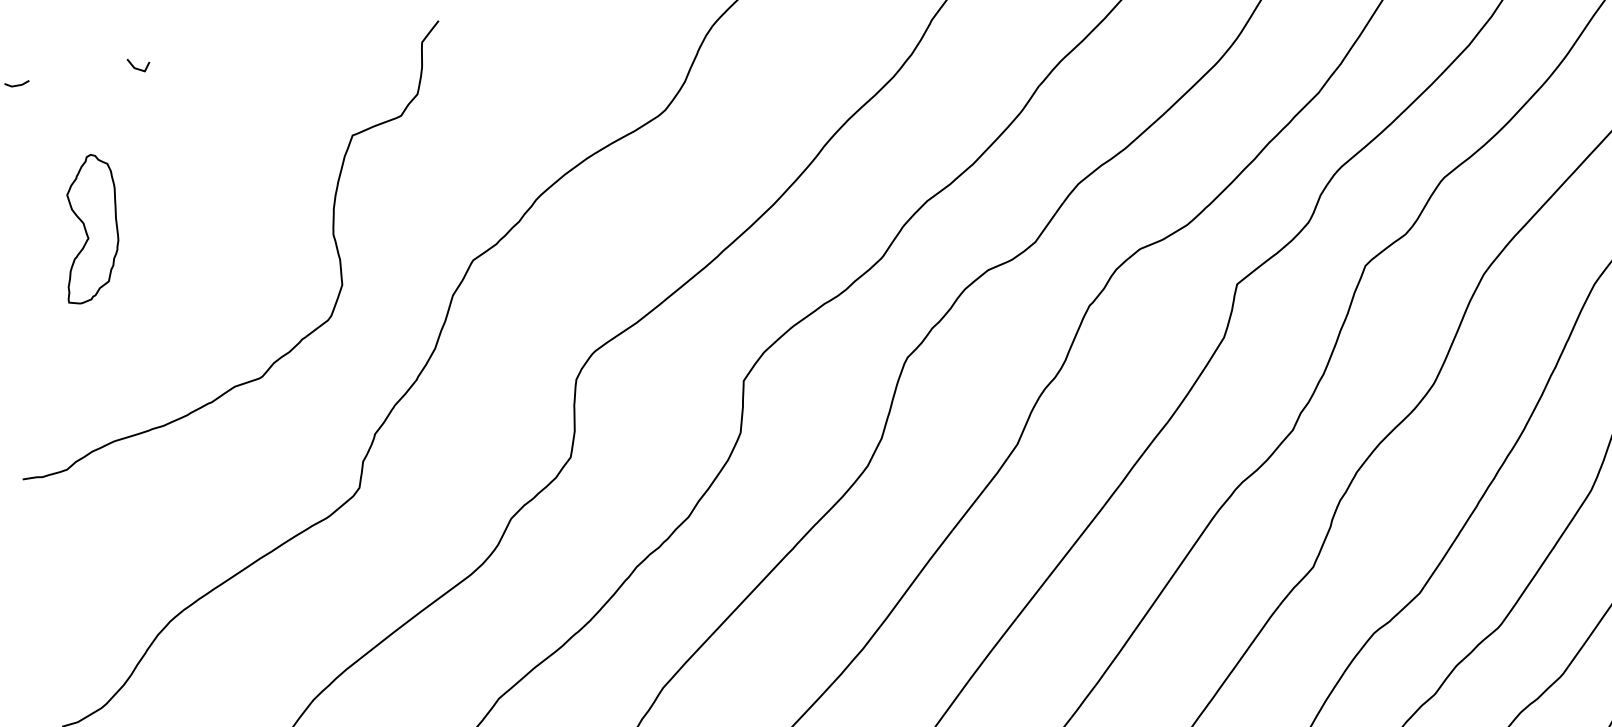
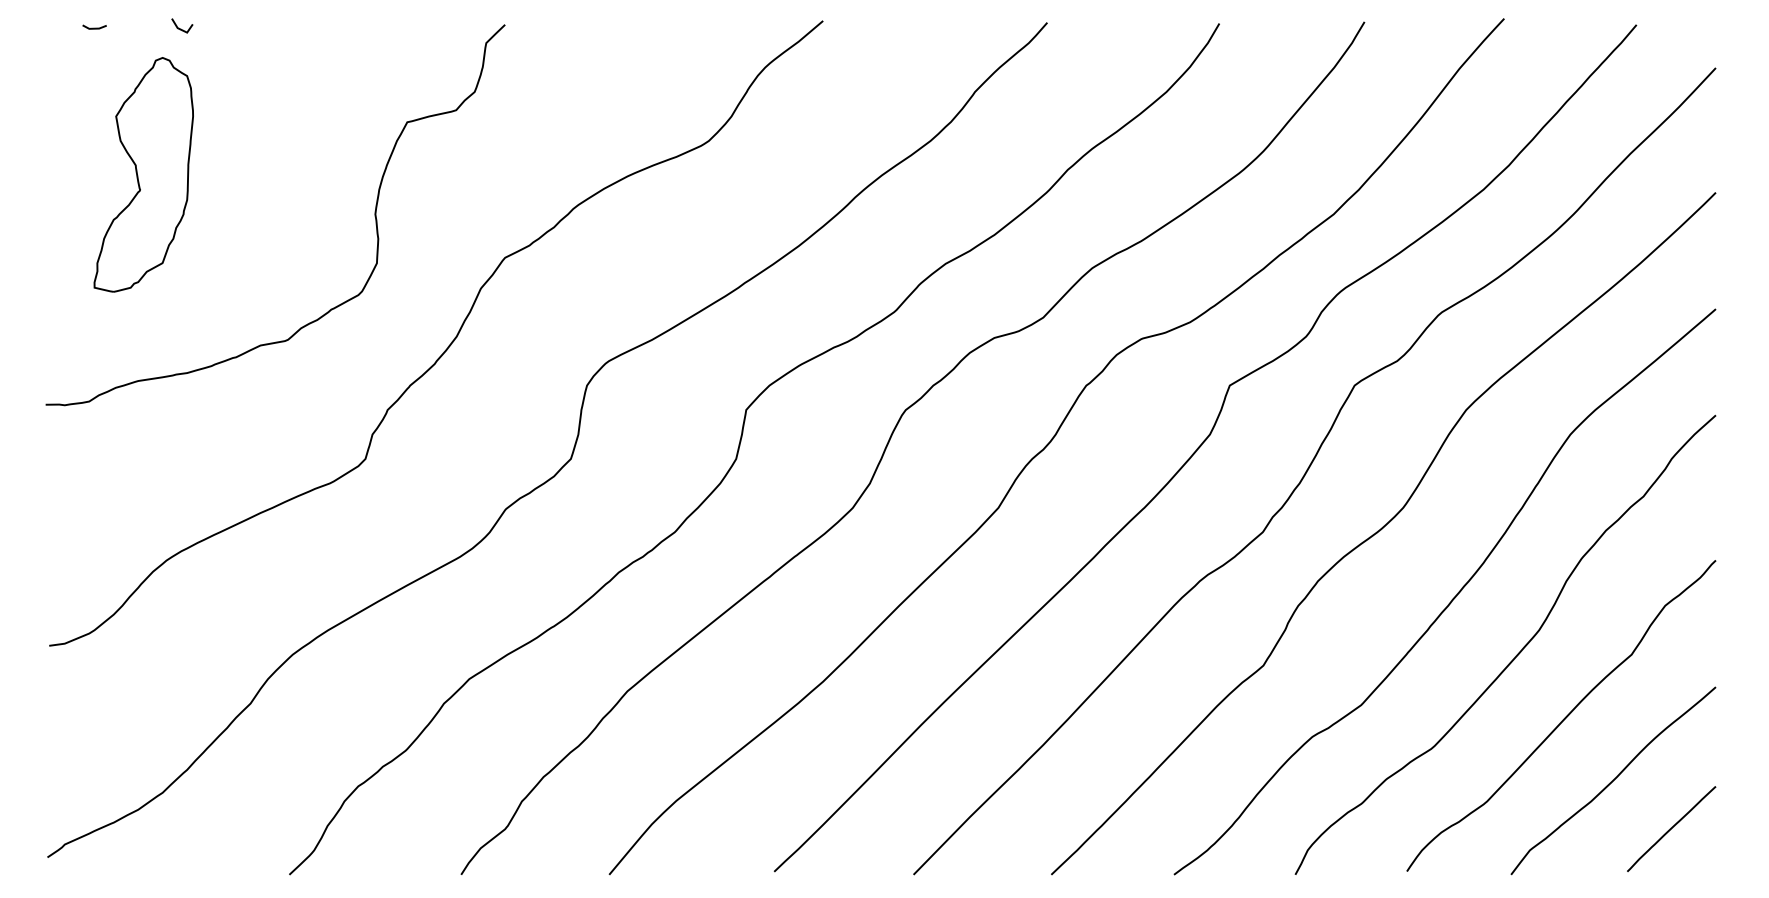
line: (138, 67) -> (181, 28), moved
part: (89, 228) -> (143, 174), size x1.67

